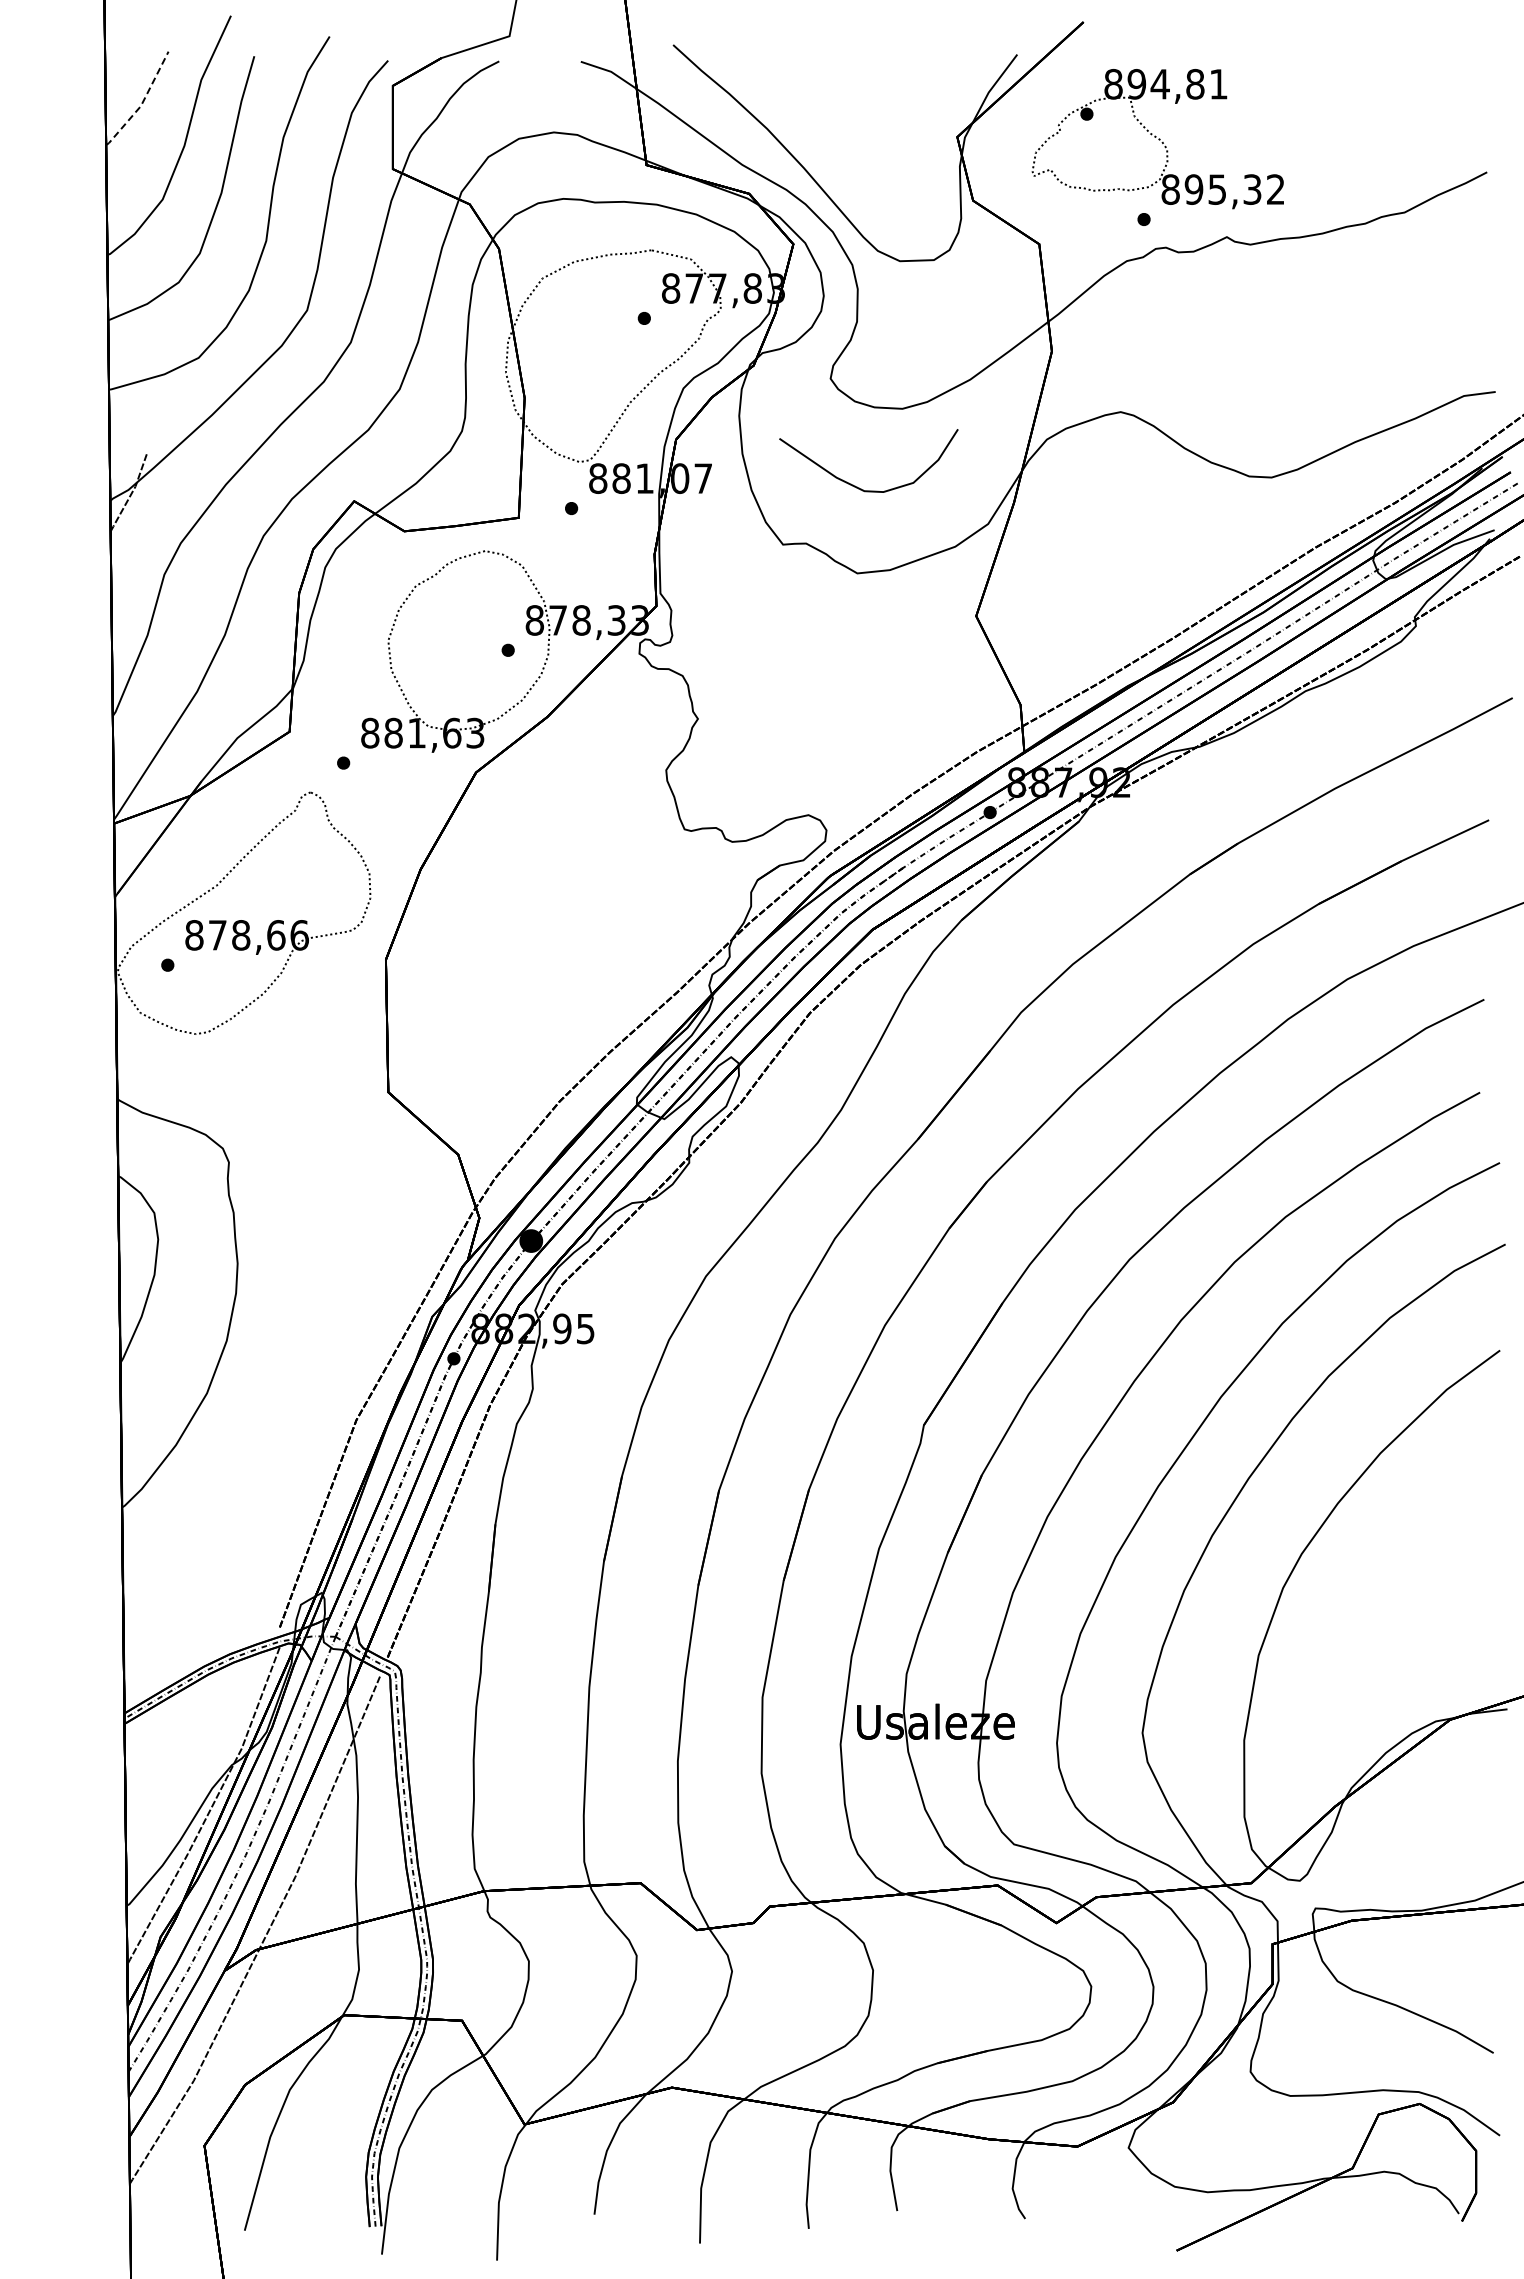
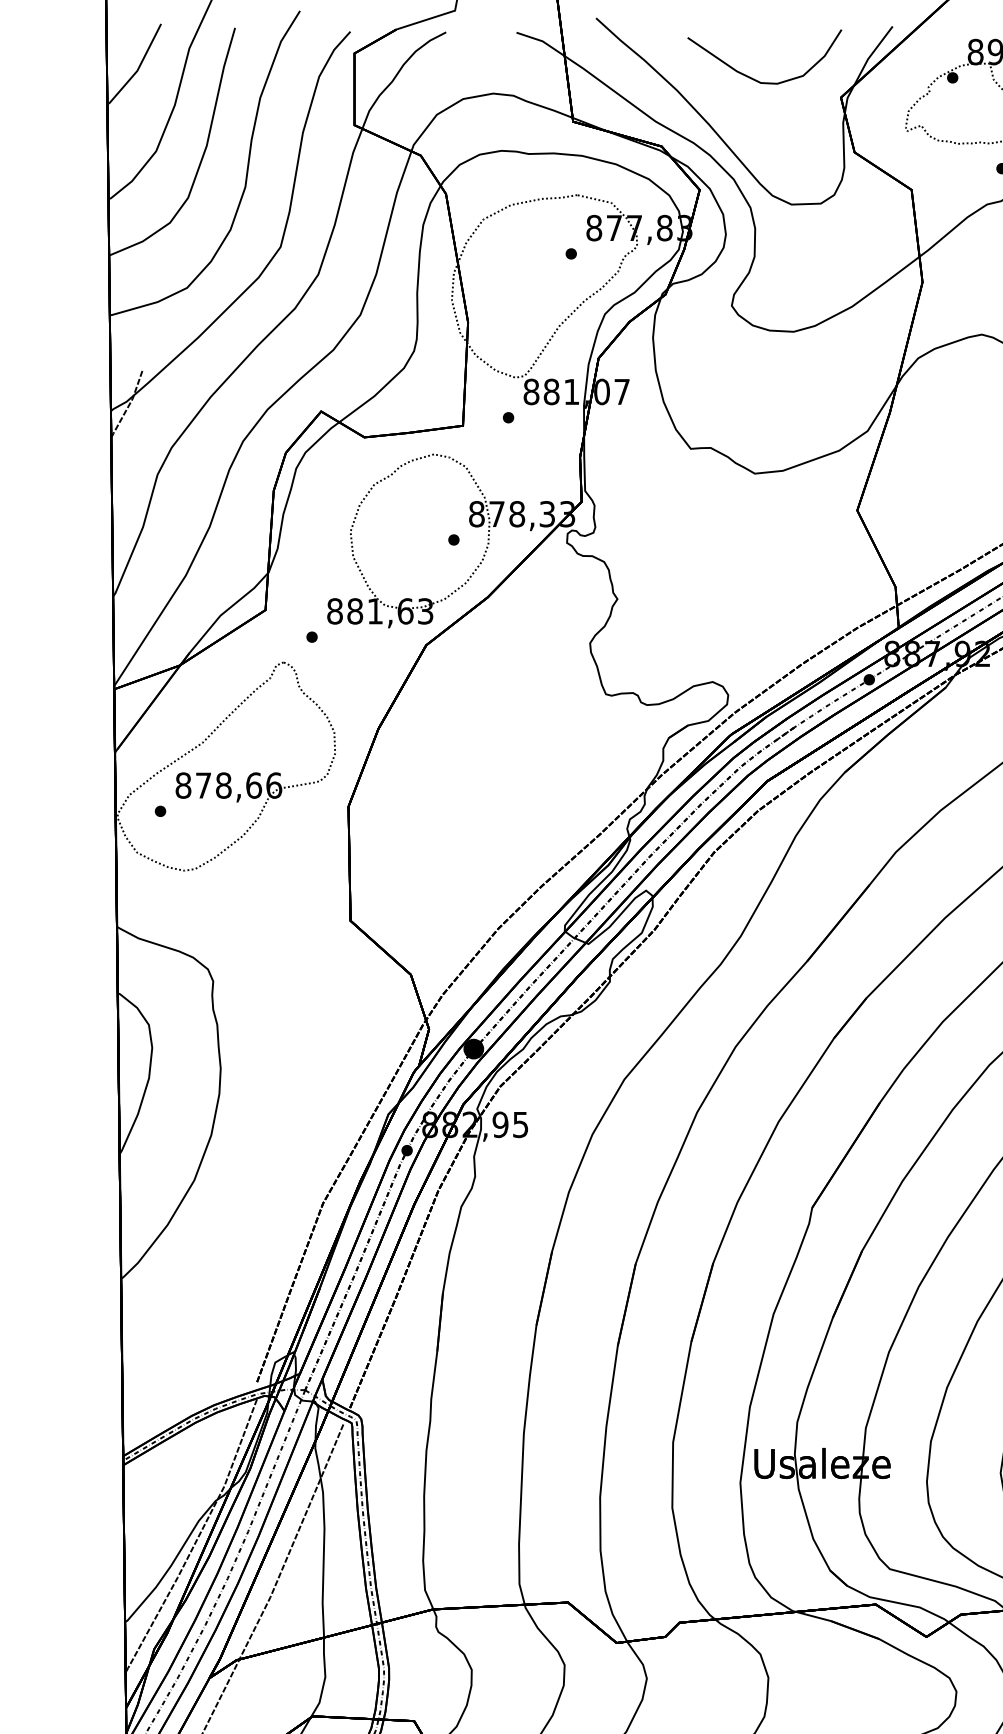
line: (142, 102) -> (138, 67), dashed -> solid
curve: (855, 485) -> (753, 78), moved

